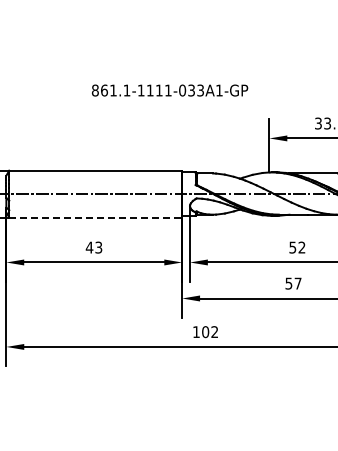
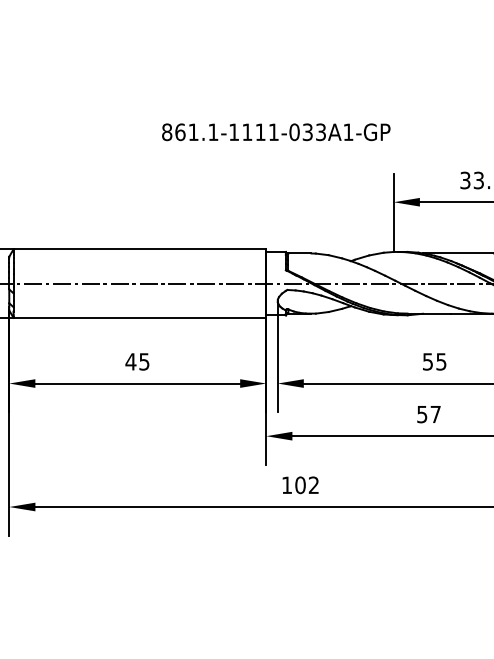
text: (170, 90) -> (276, 132), moved
line: (96, 217) -> (141, 317), dashed -> solid
text: (98, 246) -> (143, 360), 43 -> 45
text: (301, 247) -> (440, 361), 52 -> 55

